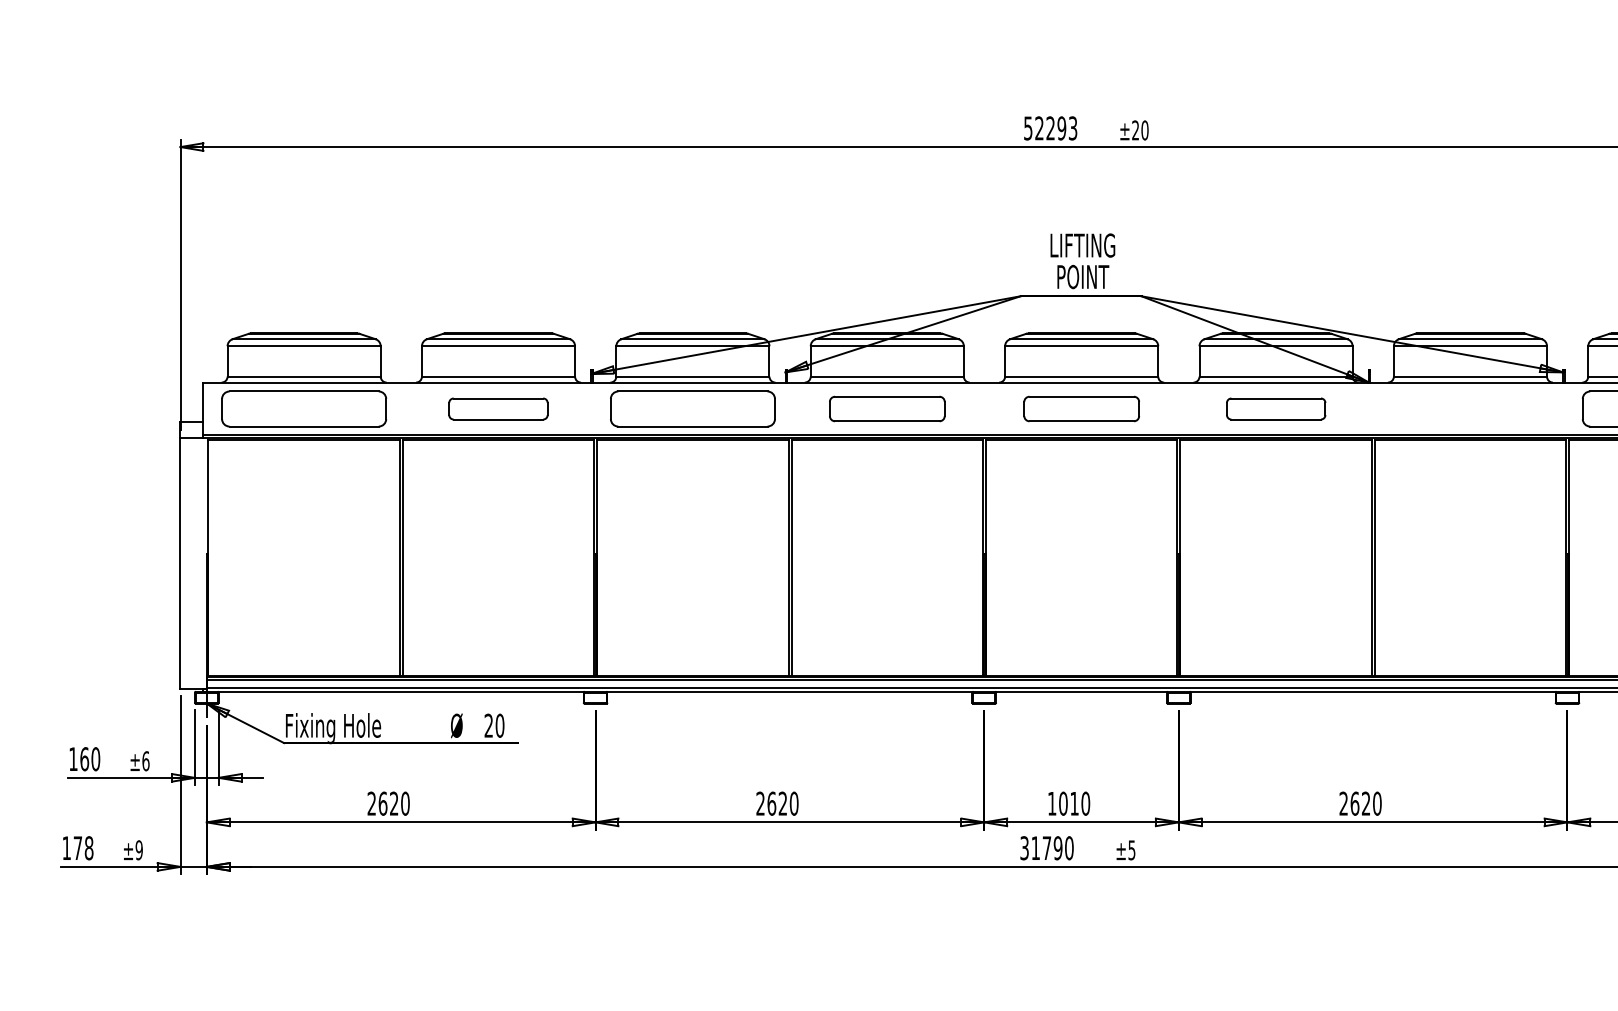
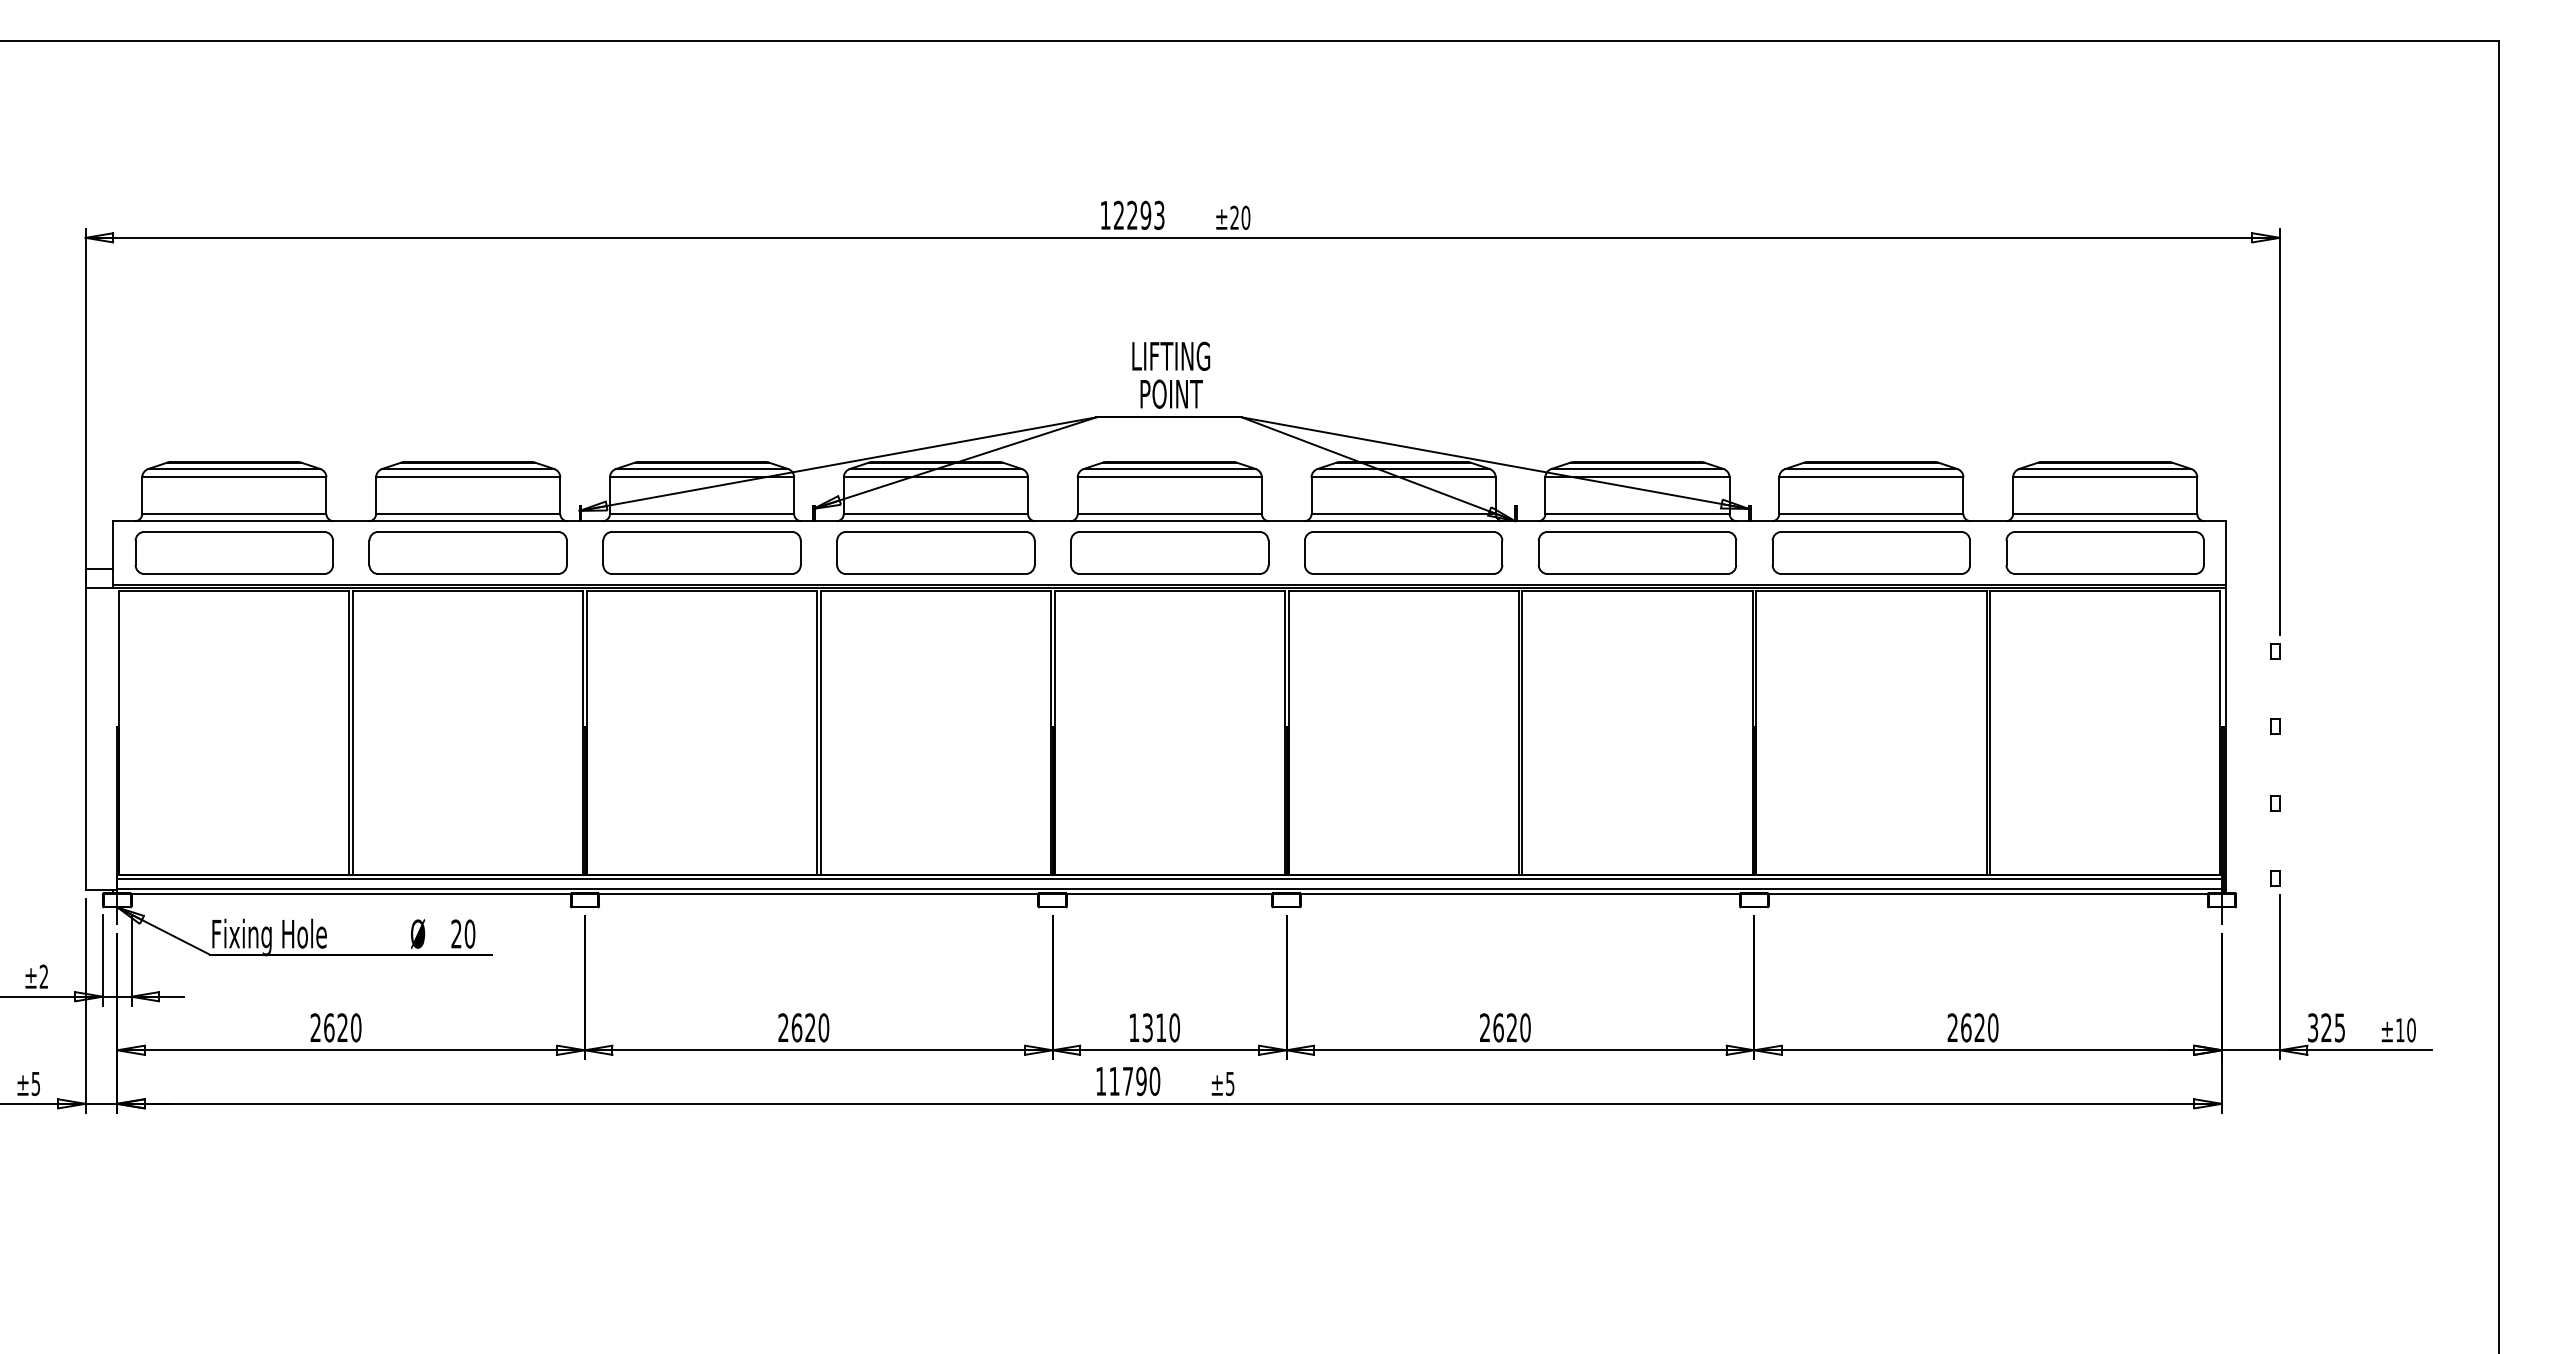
text: (1028, 128) -> (1105, 215), 52293 -> 12293
part: (497, 408) -> (467, 552), size x1.67
part: (886, 408) -> (935, 552), size x1.43
part: (1081, 408) -> (1169, 552), size x1.43
part: (1275, 408) -> (1403, 552), size x1.67
part: (1470, 408) -> (1637, 552), added
text: (145, 761) -> (43, 976), ±6 -> ±2
text: (1063, 803) -> (1147, 1027), 1010 -> 1310
text: (1024, 848) -> (1101, 1081), 31790 -> 11790
text: (138, 849) -> (35, 1083), ±9 -> ±5

